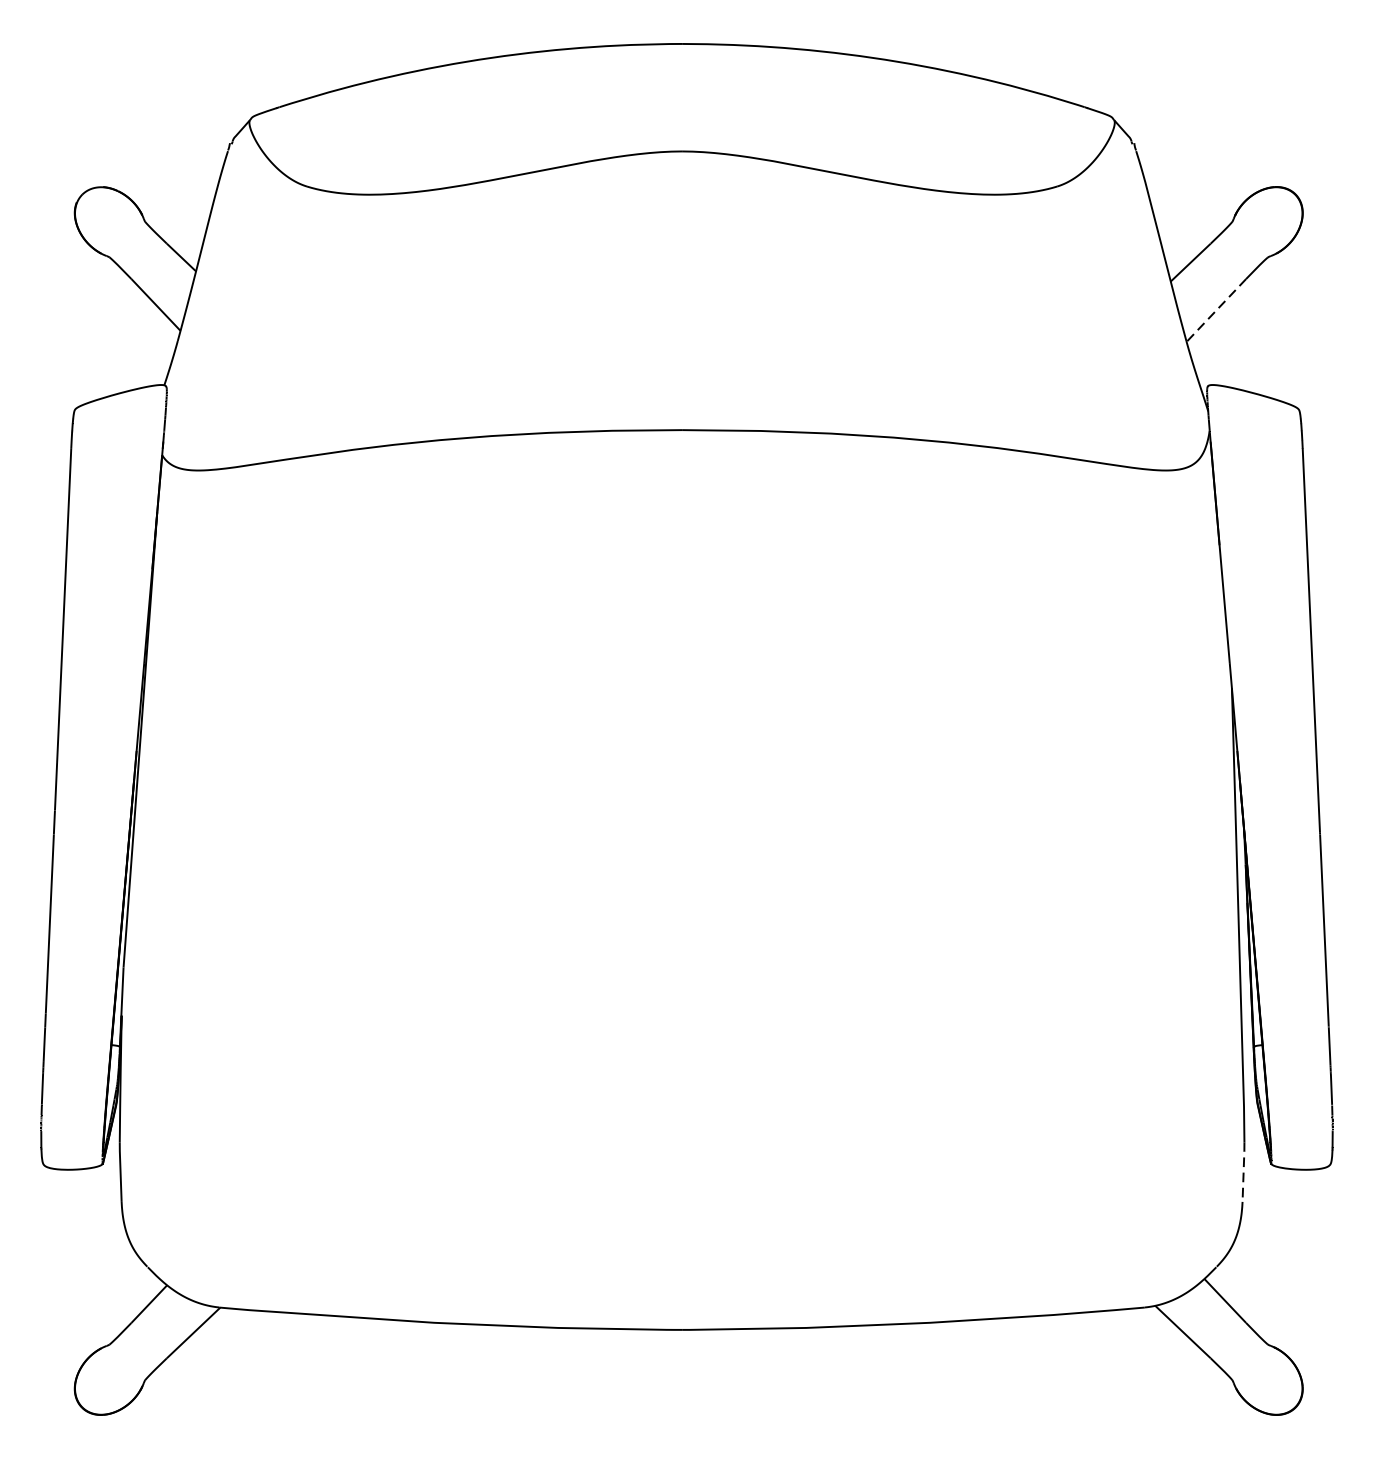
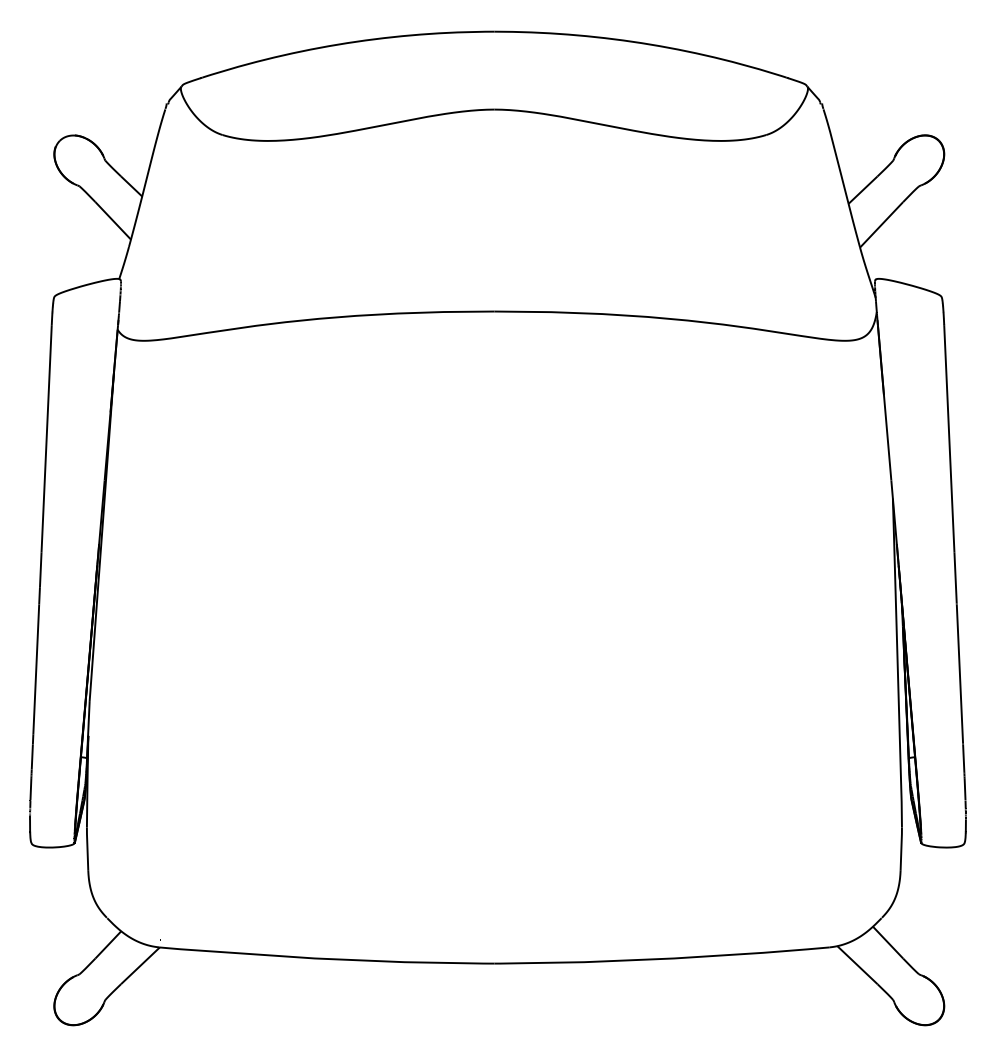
line: (1216, 311) -> (881, 225), dashed -> solid
line: (1243, 1172) -> (901, 849), dashed -> solid

